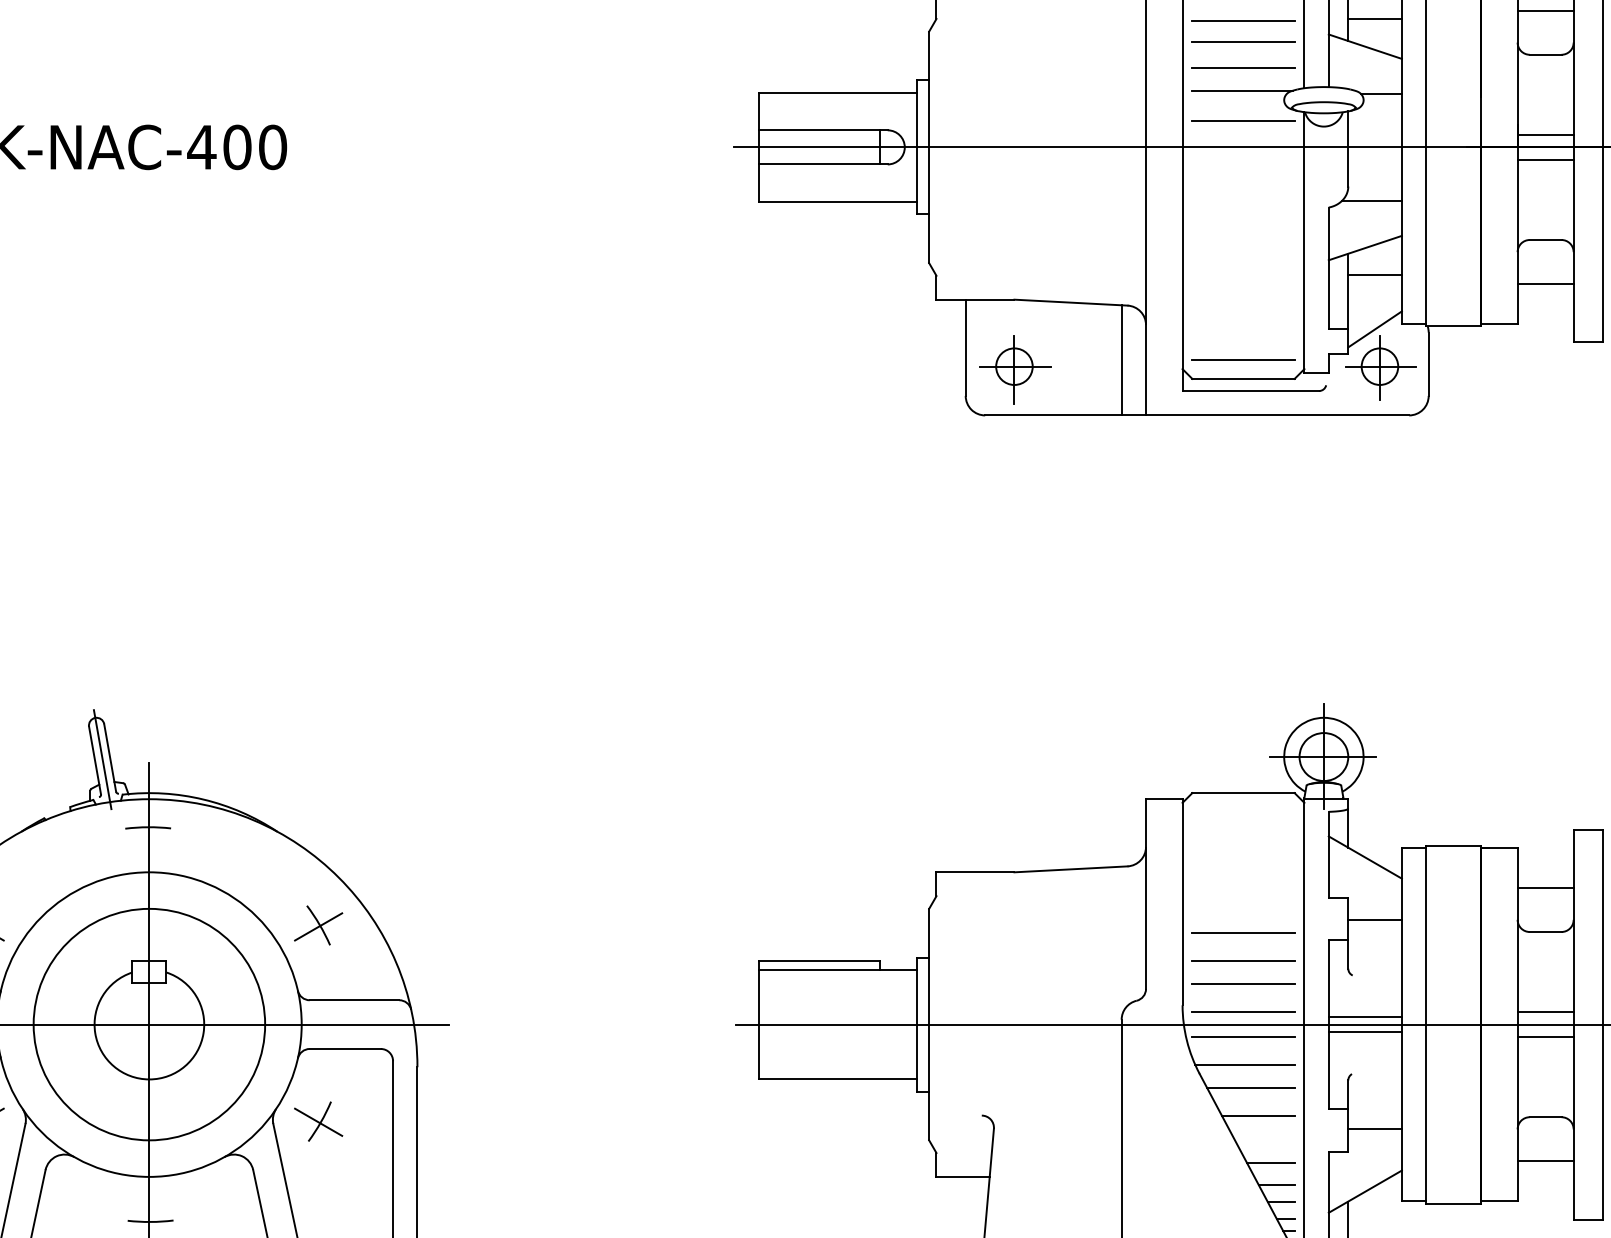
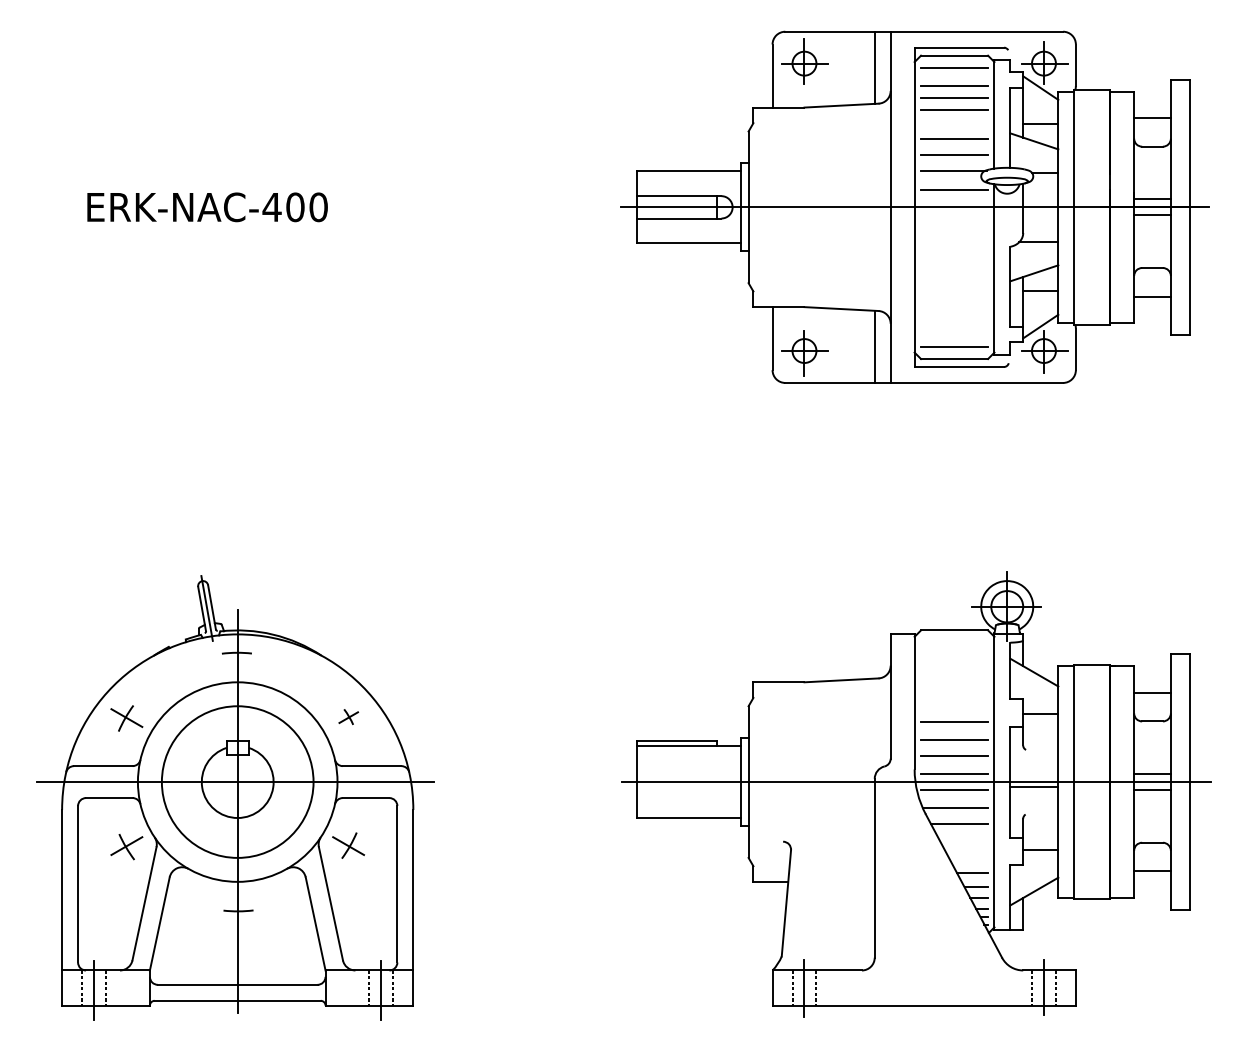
line: (1243, 20) -> (954, 124), removed
part: (318, 924) -> (348, 716), size x0.6
line: (1365, 1017) -> (1034, 777), removed
line: (1258, 1116) -> (964, 842), removed

